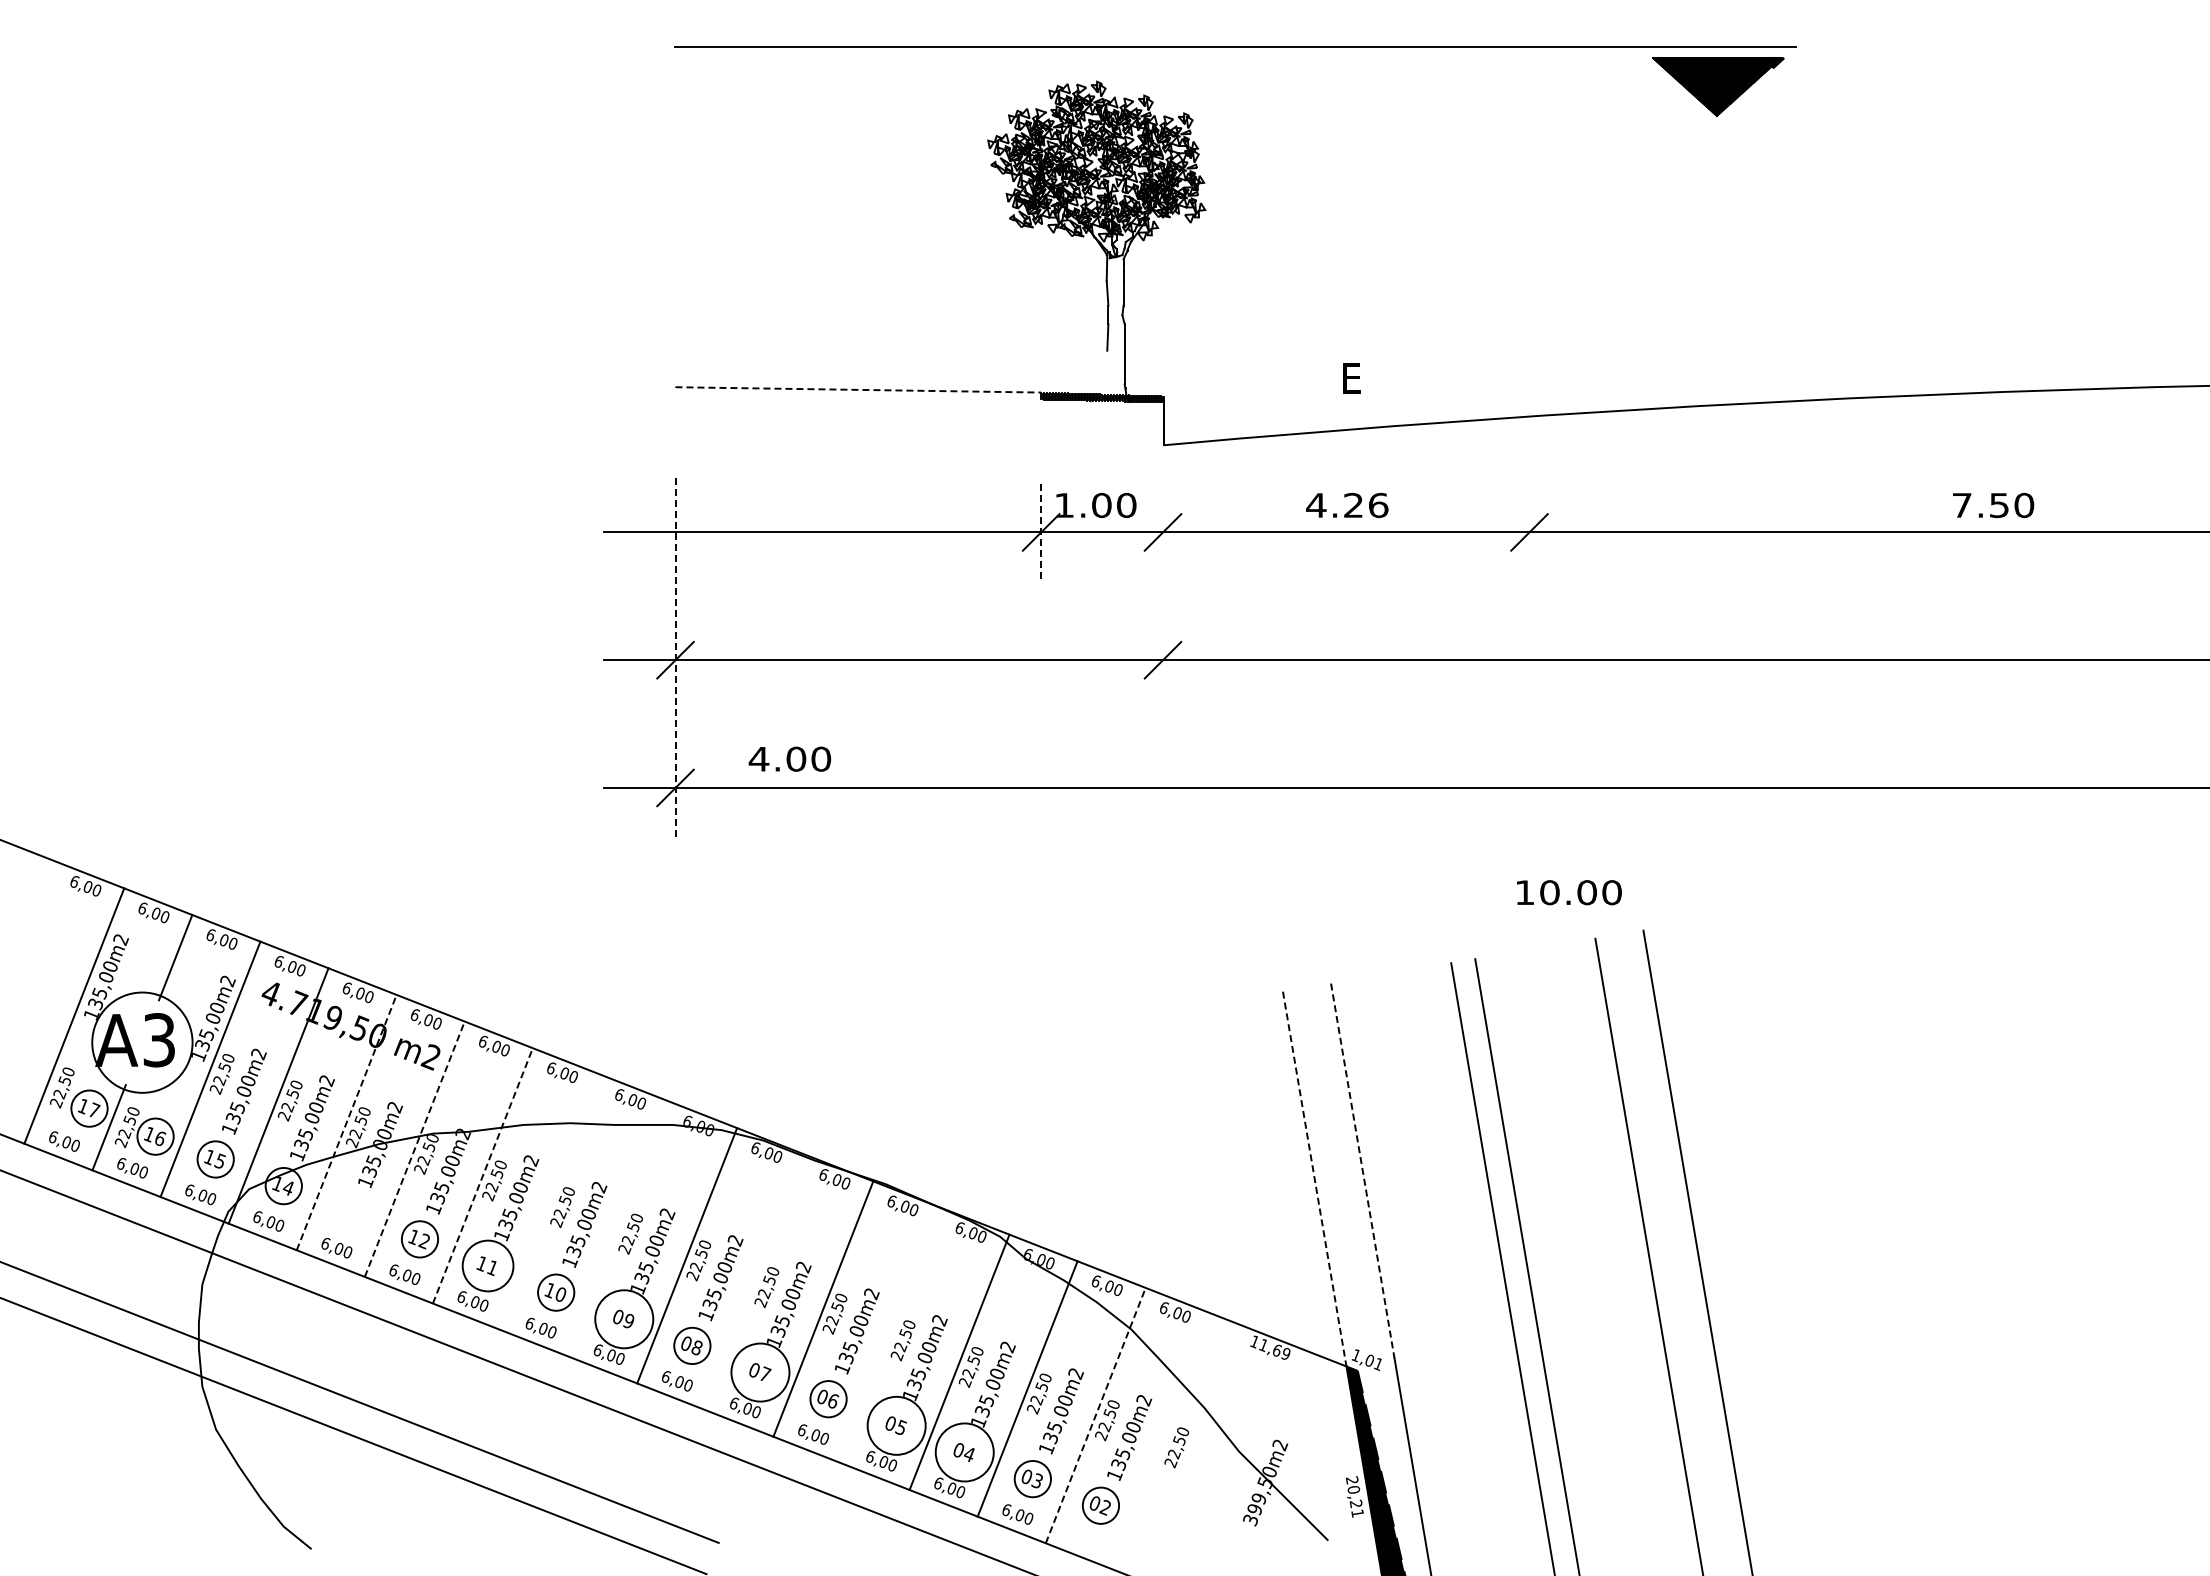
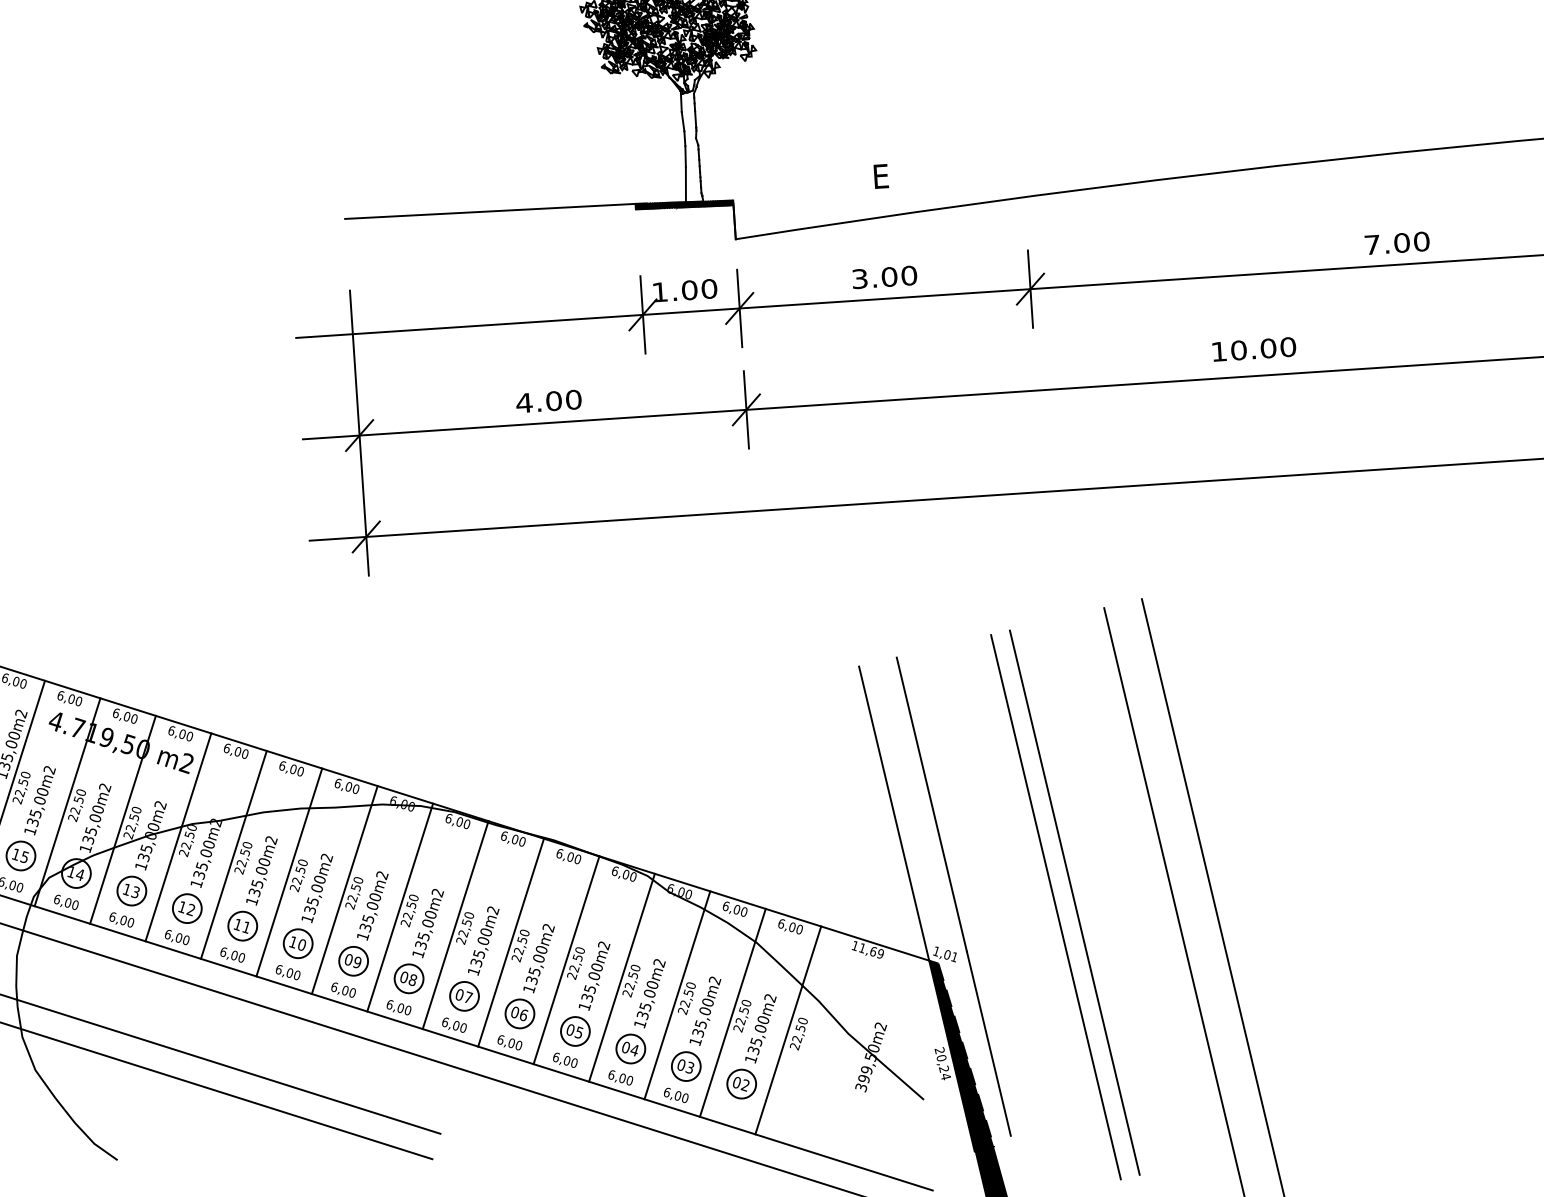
line: (1105, 372) -> (685, 184), added
line: (858, 389) -> (490, 211), dashed -> solid
text: (1347, 505) -> (884, 277), 4.26 -> 3.00
text: (1999, 505) -> (1402, 243), 7.50 -> 7.00
line: (1041, 532) -> (643, 314), dashed -> solid
line: (1163, 532) -> (740, 308), added
line: (1529, 532) -> (1030, 289), added
line: (675, 657) -> (359, 433), dashed -> solid
line: (1163, 659) -> (746, 409), added
text: (789, 758) -> (548, 400), moved
text: (1569, 892) -> (1254, 349), moved
line: (346, 1122) -> (122, 819), dashed -> solid
line: (414, 1148) -> (178, 836), dashed -> solid
line: (1362, 1171) -> (931, 805), dashed -> solid
line: (483, 1175) -> (234, 854), dashed -> solid
line: (1314, 1179) -> (894, 813), dashed -> solid
line: (550, 1202) -> (288, 872), added
part: (351, 1212) -> (131, 890), added
line: (619, 1228) -> (345, 889), added
circle: (487, 1265) -> (242, 925), size x0.71
line: (755, 1282) -> (455, 925), added
circle: (624, 1319) -> (353, 961), size x0.62
line: (891, 1335) -> (566, 960), added
circle: (760, 1372) -> (464, 996), size x0.62
line: (1095, 1415) -> (732, 1012), dashed -> solid
circle: (896, 1425) -> (575, 1031), size x0.62
line: (1163, 1441) -> (787, 1029), added
circle: (964, 1452) -> (630, 1049), size x0.62
text: (1357, 1513) -> (945, 1076), 20,21 -> 20,24

